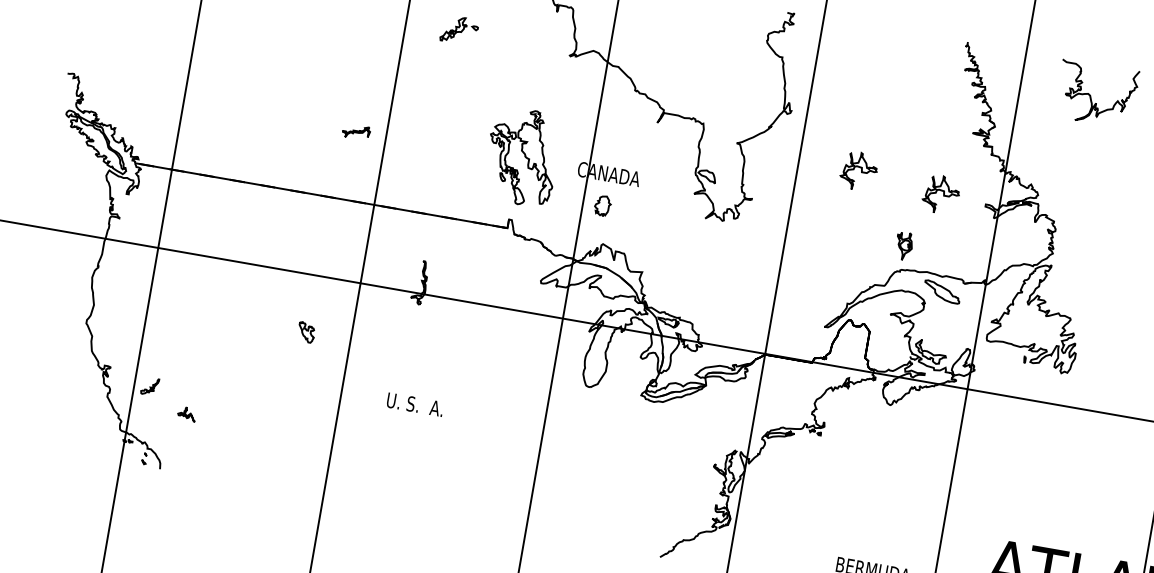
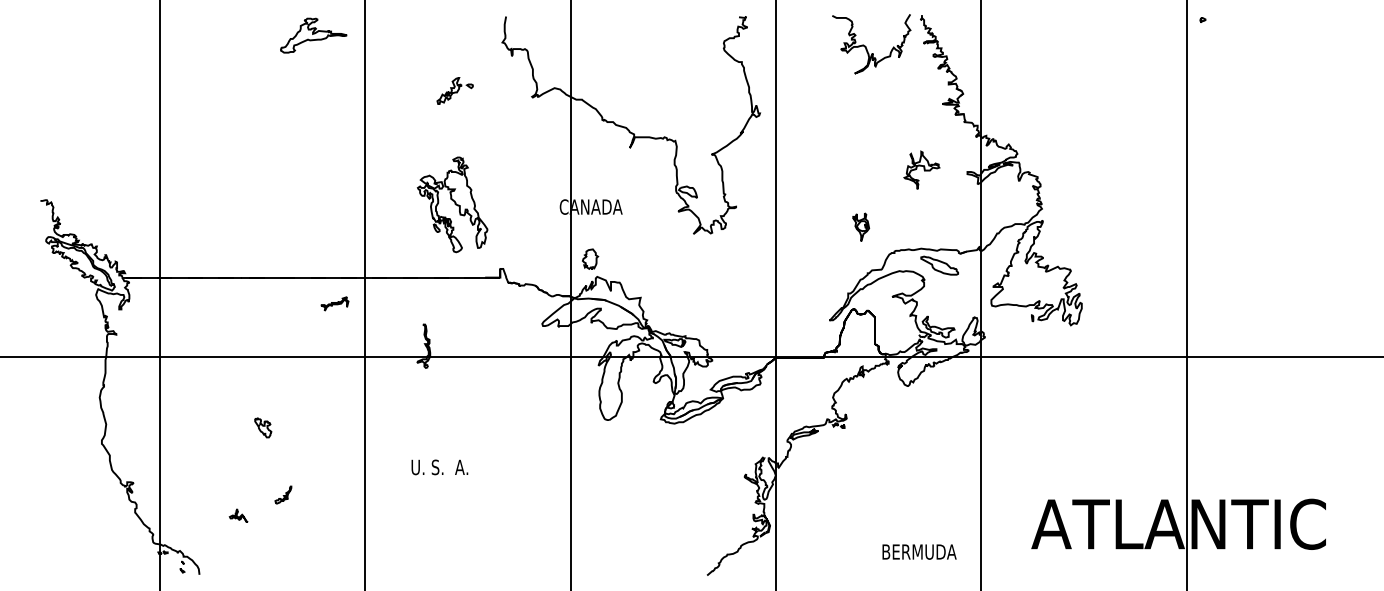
part: (459, 29) -> (454, 90), moved
curve: (1091, 95) -> (866, 46), moved
part: (355, 131) -> (334, 303), moved
part: (522, 156) -> (452, 204), moved
part: (858, 170) -> (836, 160), removed
part: (603, 205) -> (590, 258), moved
part: (904, 245) -> (861, 226), moved
part: (306, 332) -> (263, 427), moved
part: (150, 385) -> (283, 494), moved
part: (186, 413) -> (238, 515), moved

